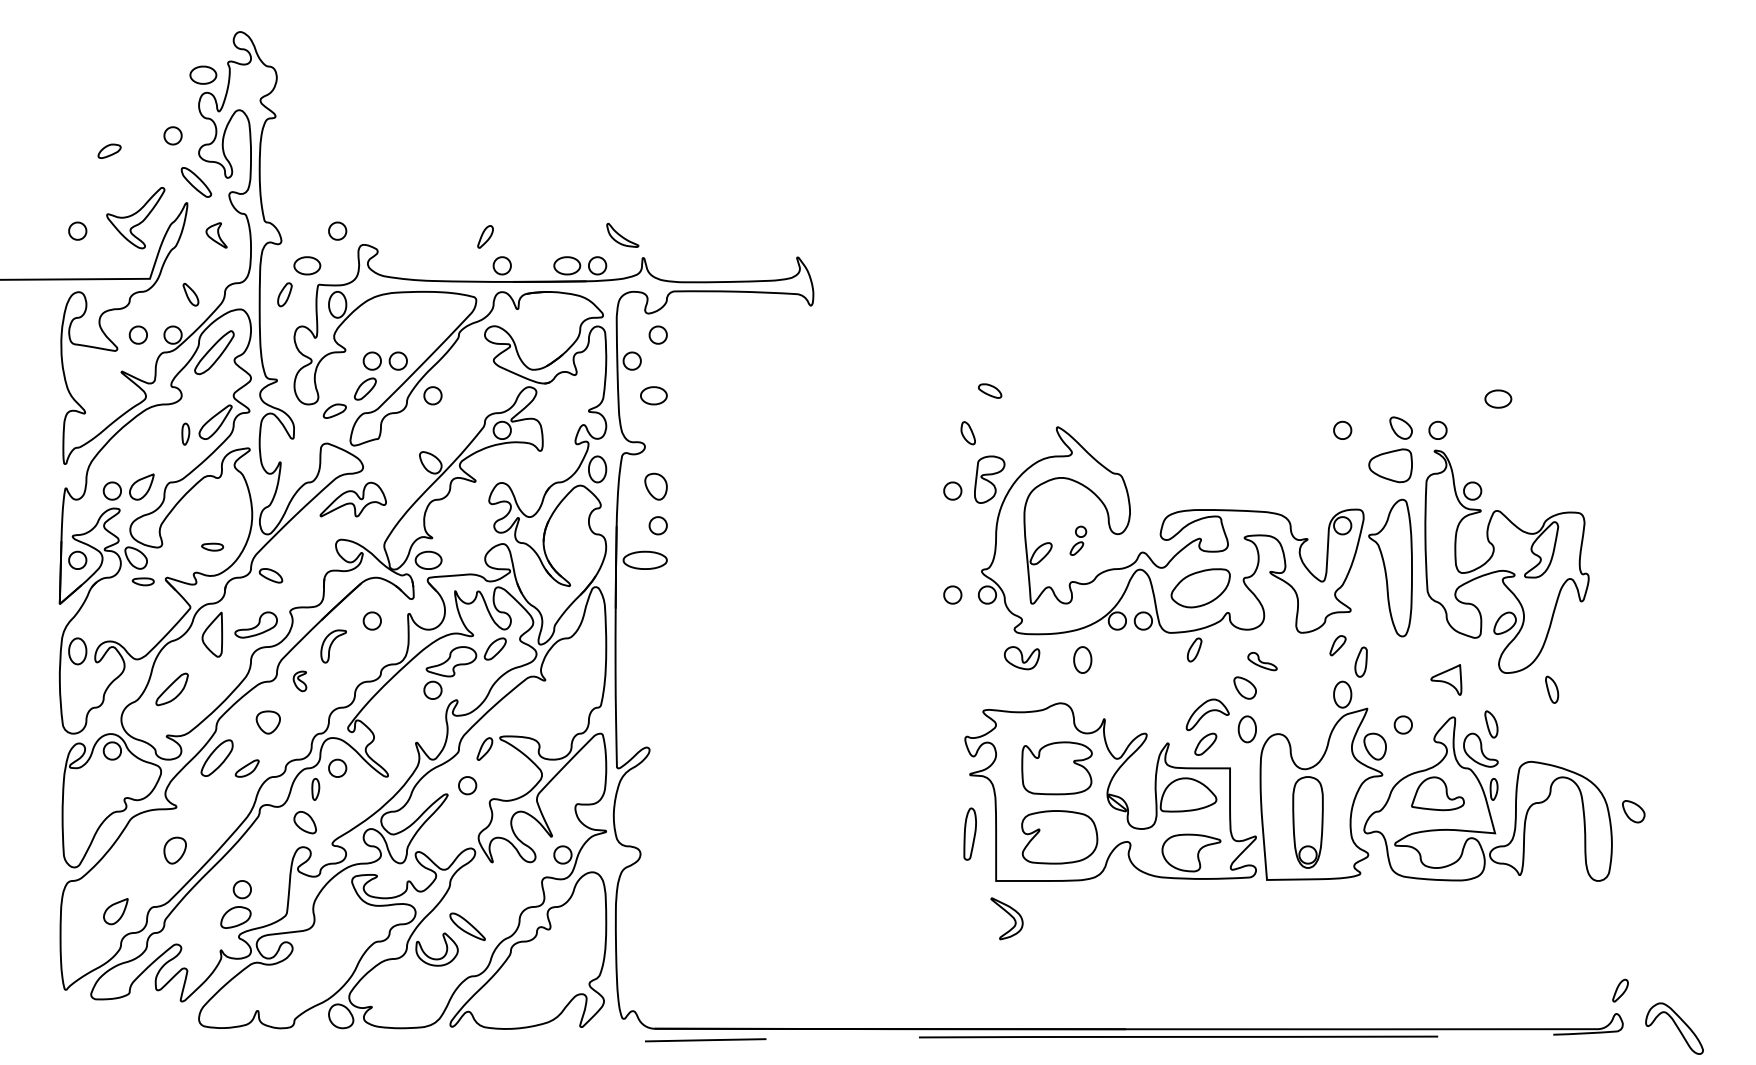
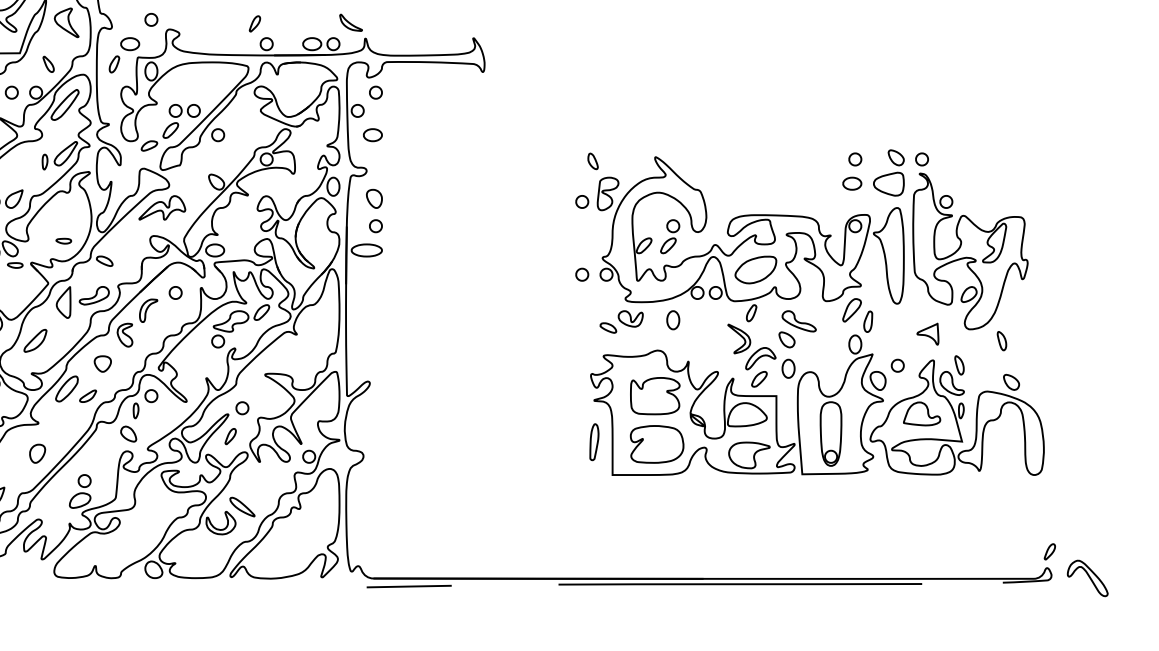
part: (216, 235) -> (66, 22), size x1.67
part: (990, 390) -> (608, 327), moved
part: (1498, 398) -> (852, 183), moved
part: (1078, 540) -> (670, 236), size x1.67
part: (1337, 645) -> (851, 310), size x1.67
part: (1262, 661) -> (799, 321), size x1.67
part: (299, 681) -> (124, 335), size x1.67
part: (484, 748) -> (230, 436), moved
part: (1633, 811) -> (1011, 382), moved
part: (1006, 918) -> (738, 338), moved

